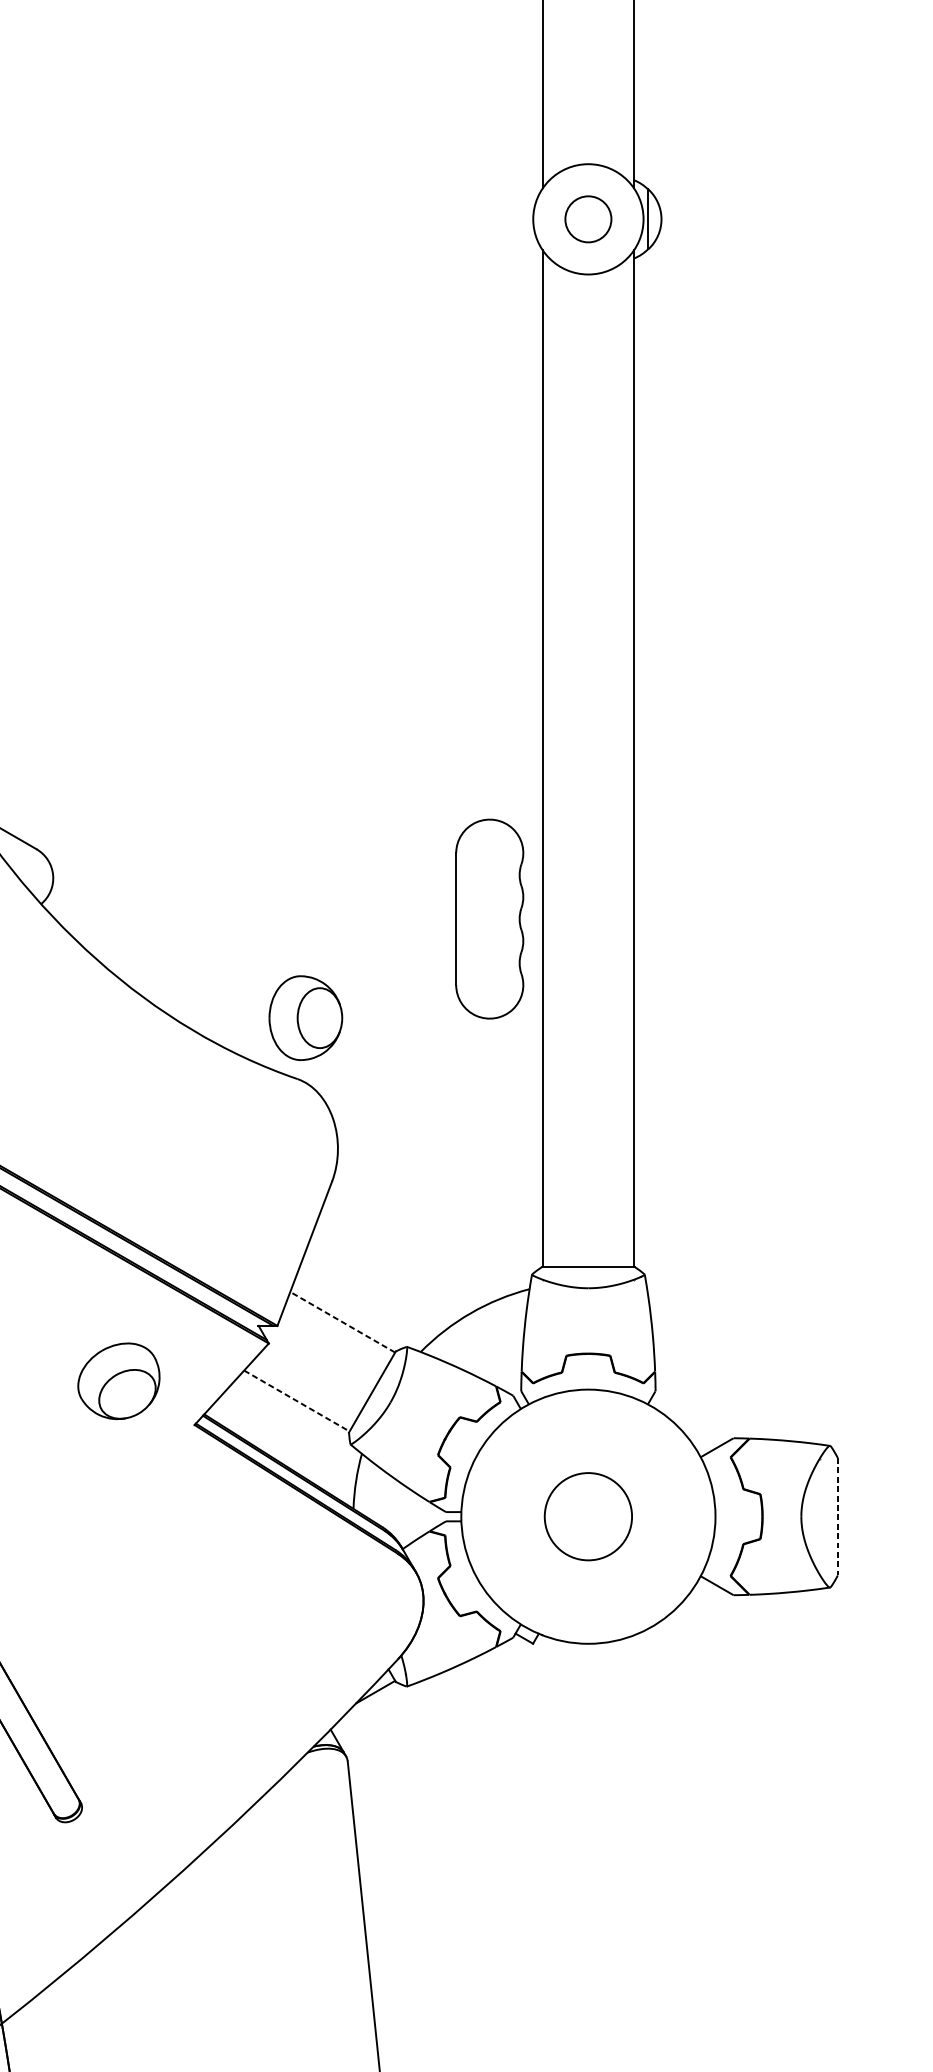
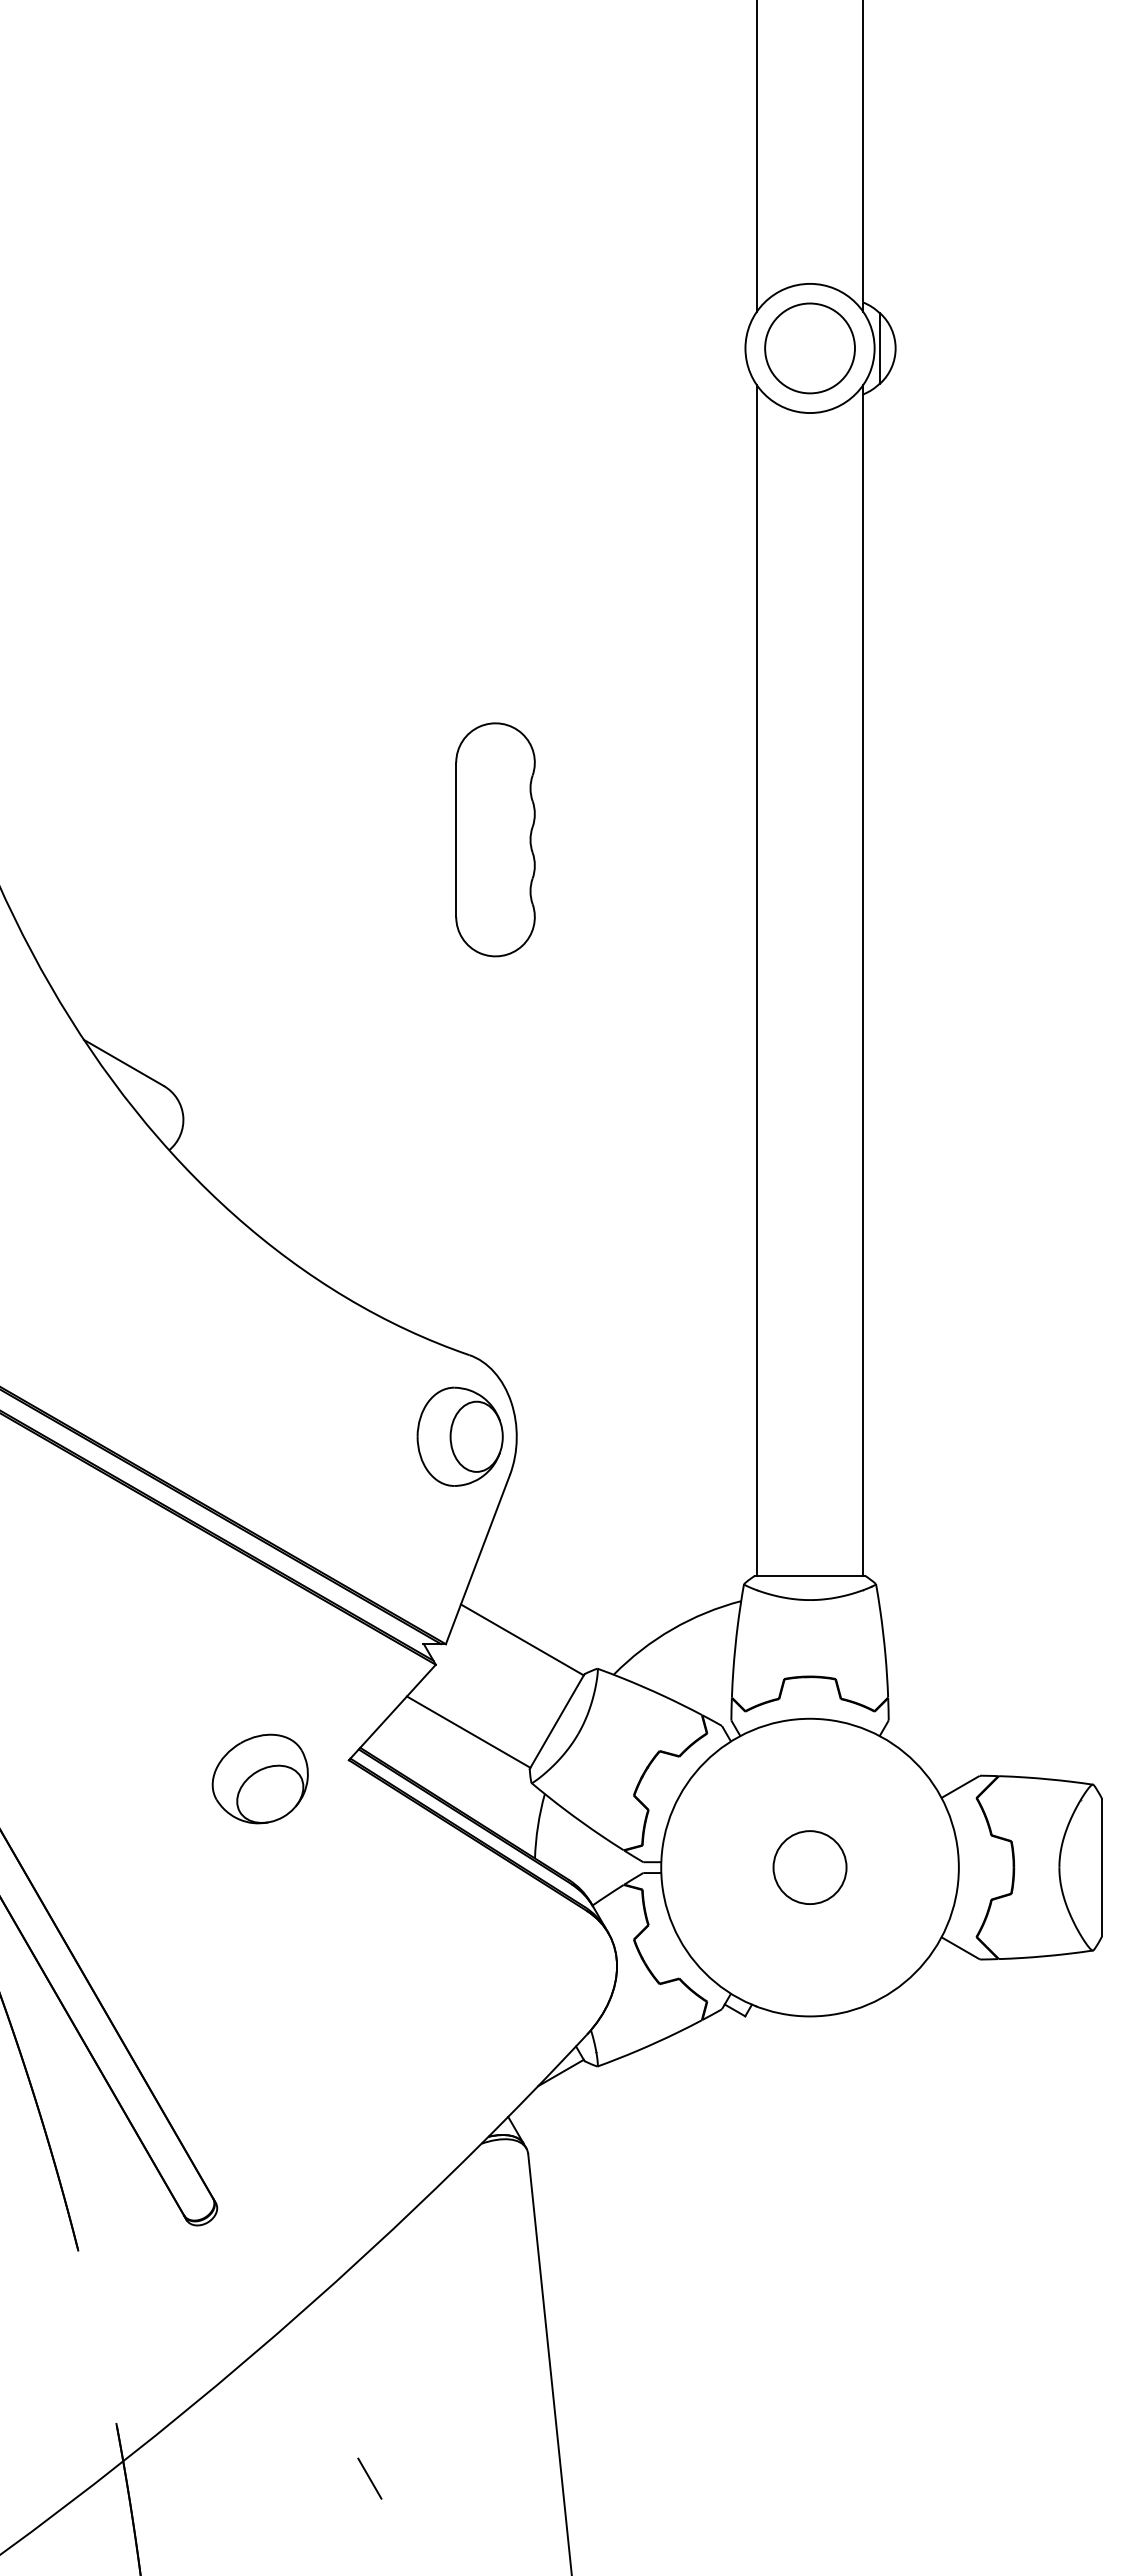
circle: (587, 219) -> (809, 348), size x1.67
part: (489, 918) -> (495, 839), moved
part: (305, 1017) -> (459, 1436), moved
line: (342, 1321) -> (522, 1639), dashed -> solid
part: (118, 1380) -> (259, 1778), moved
line: (297, 1401) -> (469, 1732), dashed -> solid
circle: (587, 1516) -> (809, 1867), size x0.71
line: (838, 1516) -> (1102, 1867), dashed -> solid
line: (212, 2038) -> (369, 2478), added

